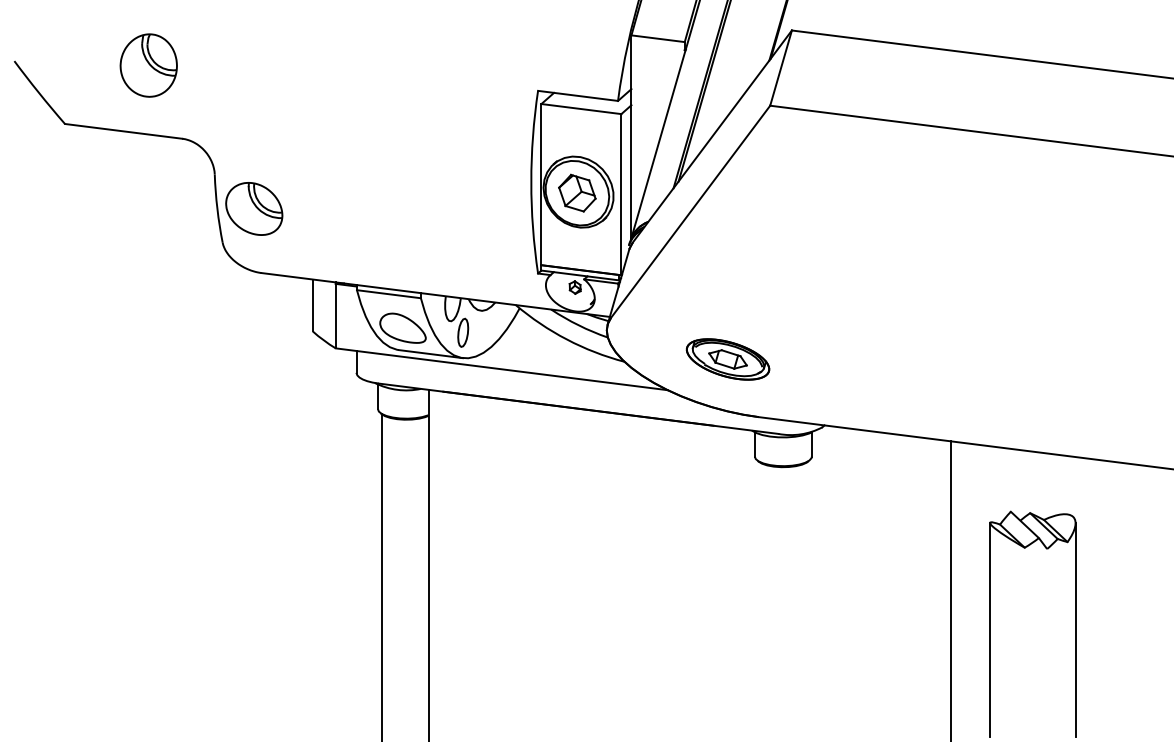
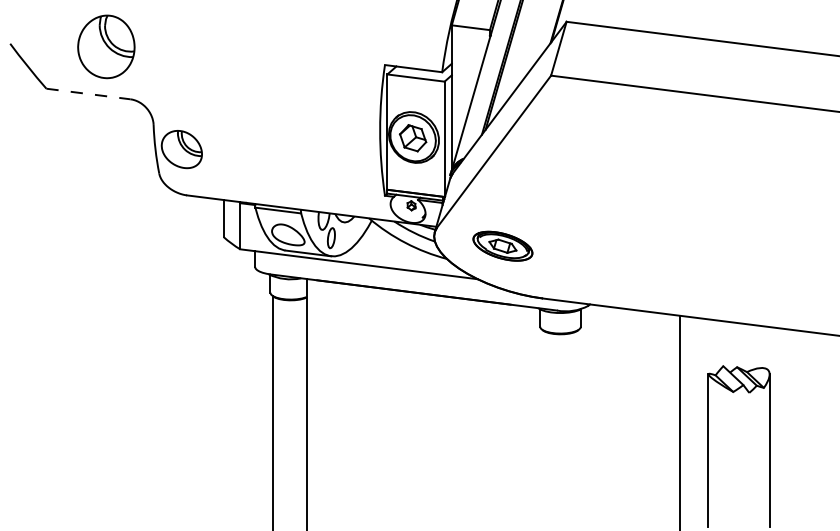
part: (148, 64) -> (106, 46), size x1.4
line: (123, 132) -> (88, 94), solid -> dashed
part: (727, 358) -> (502, 245), moved

